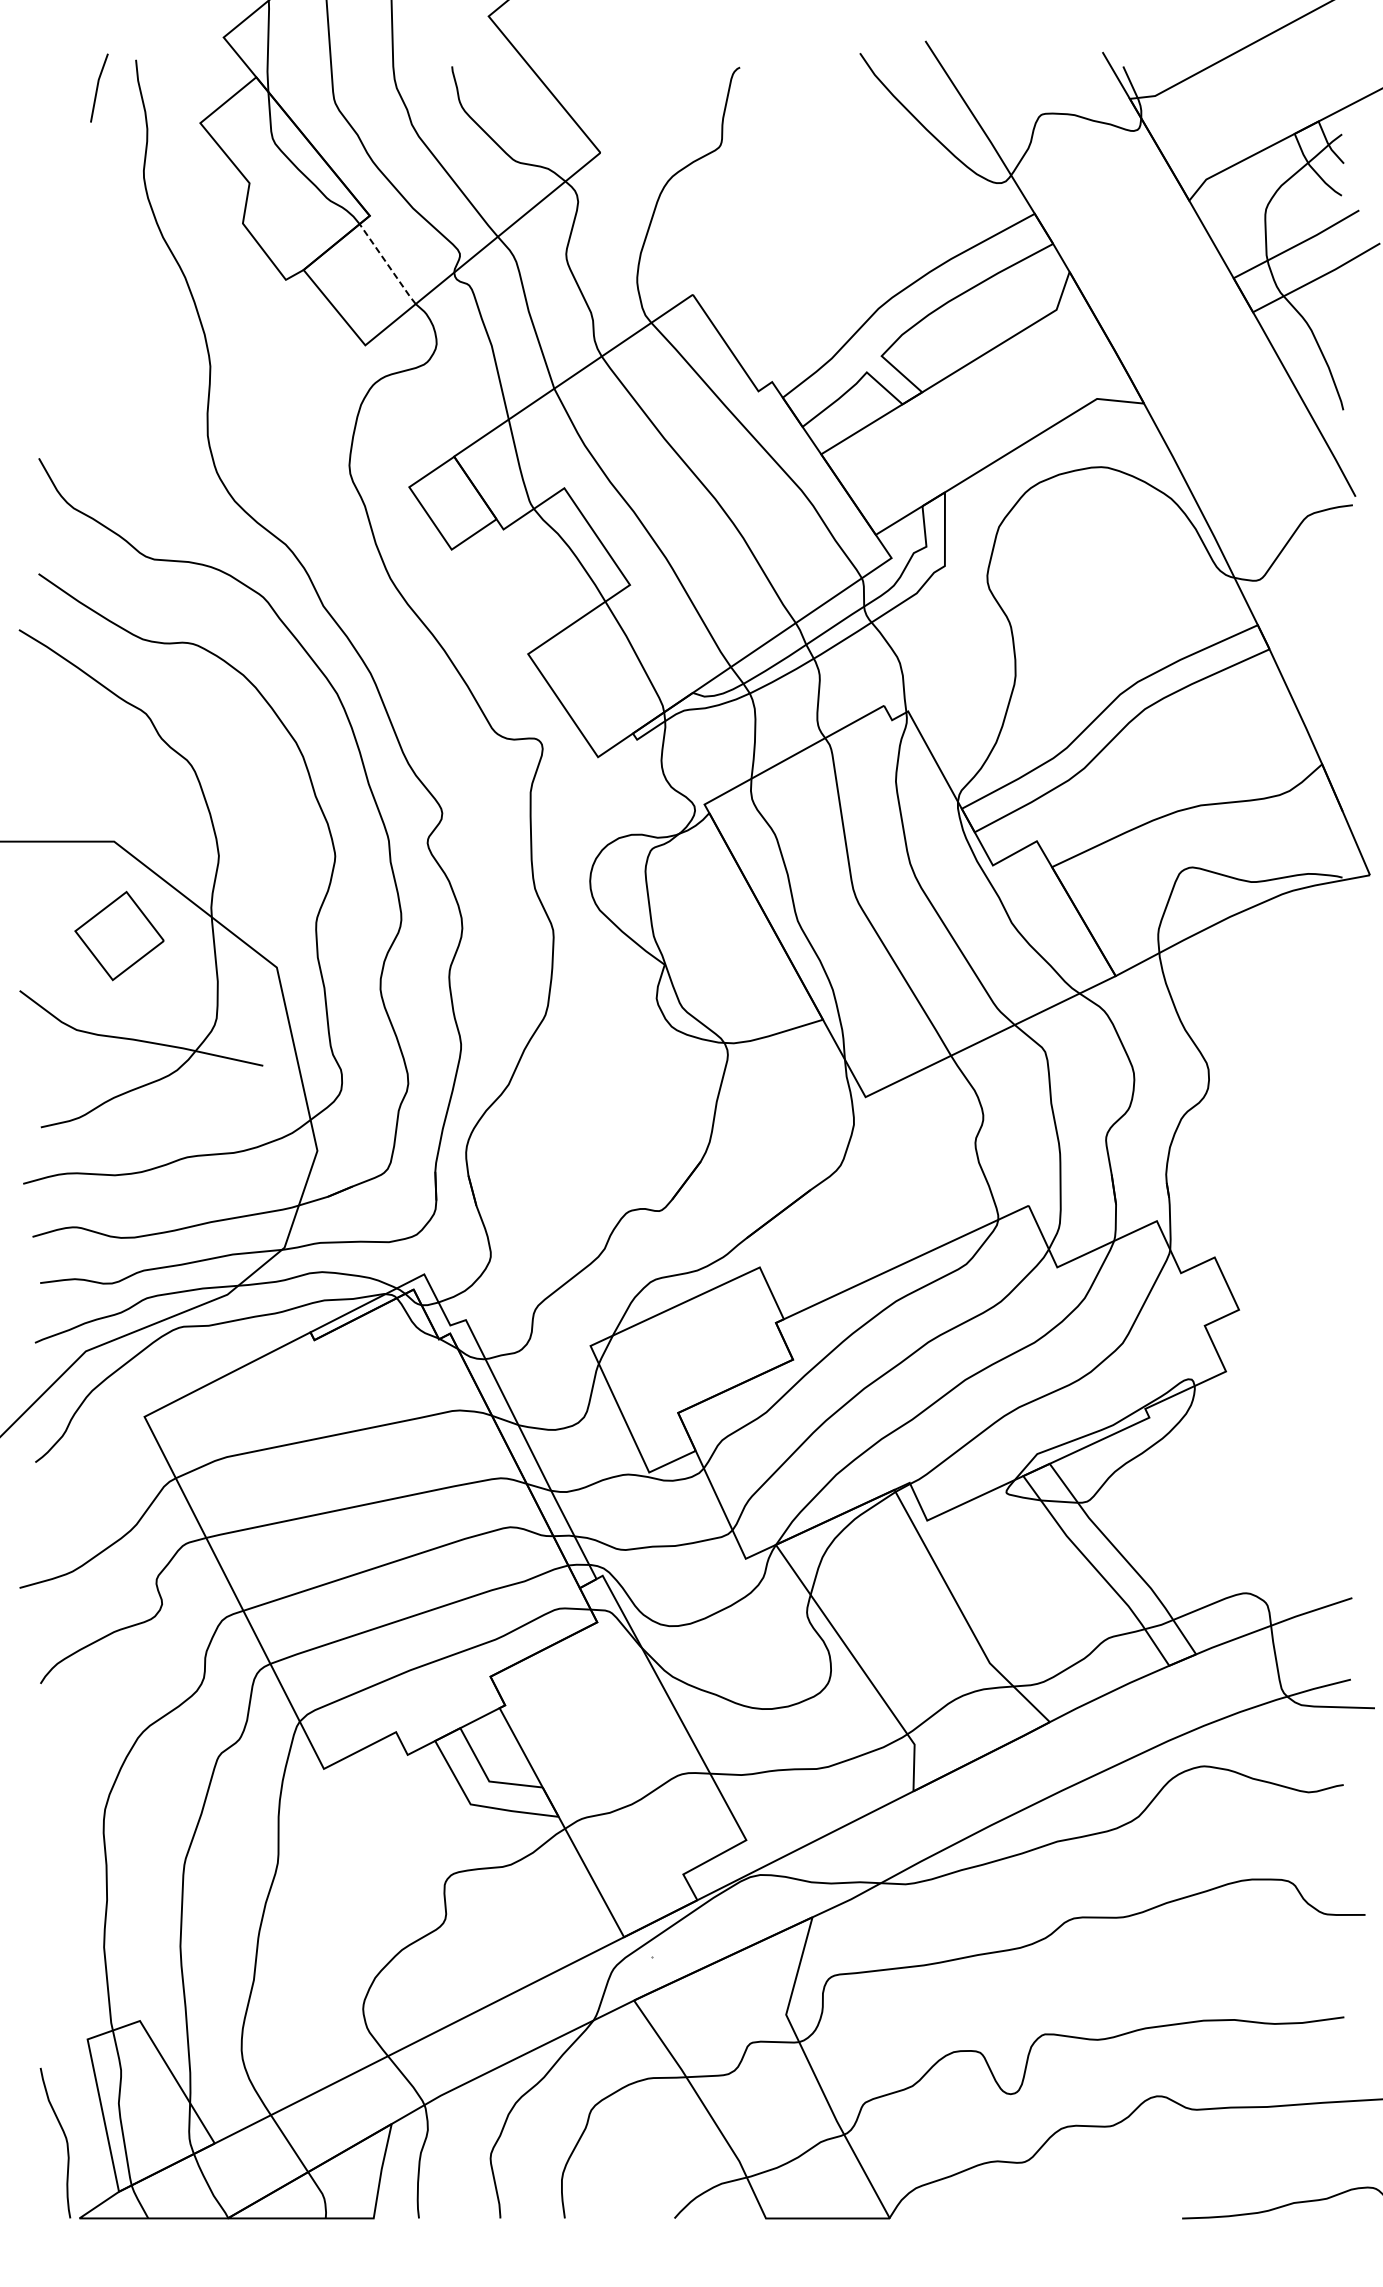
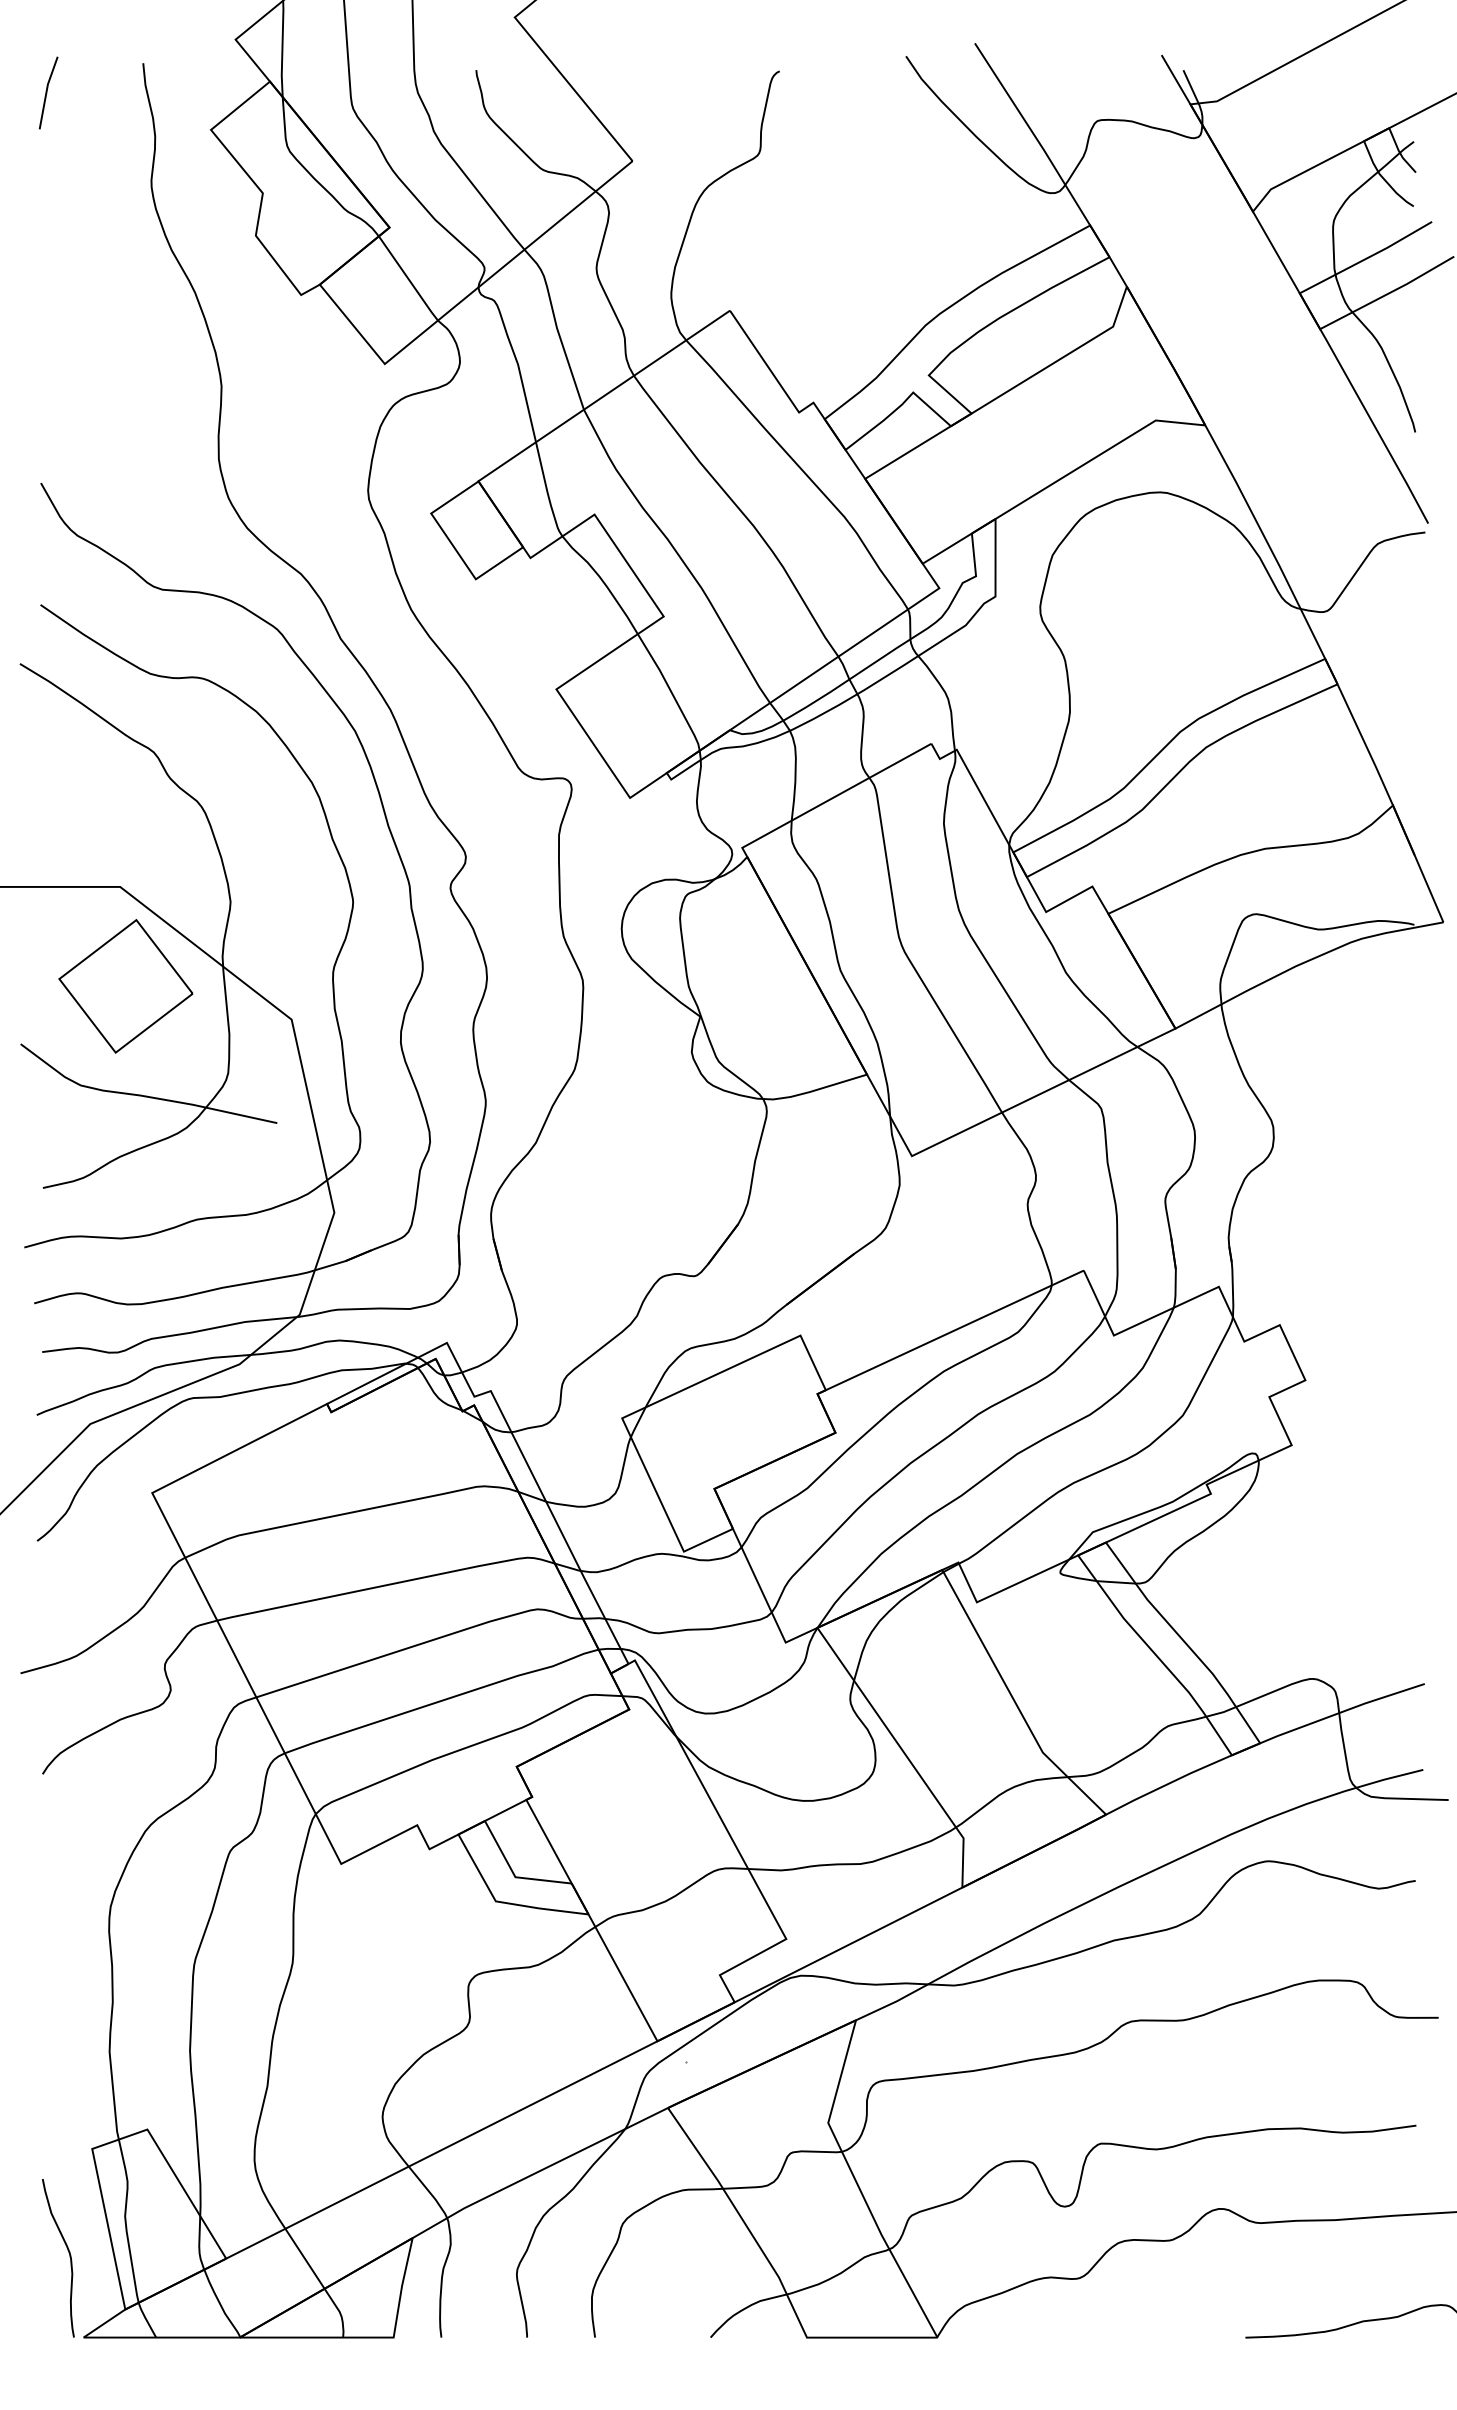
line: (98, 87) -> (47, 92), moved
line: (387, 264) -> (408, 278), dashed -> solid
part: (119, 936) -> (125, 986), size x1.43

